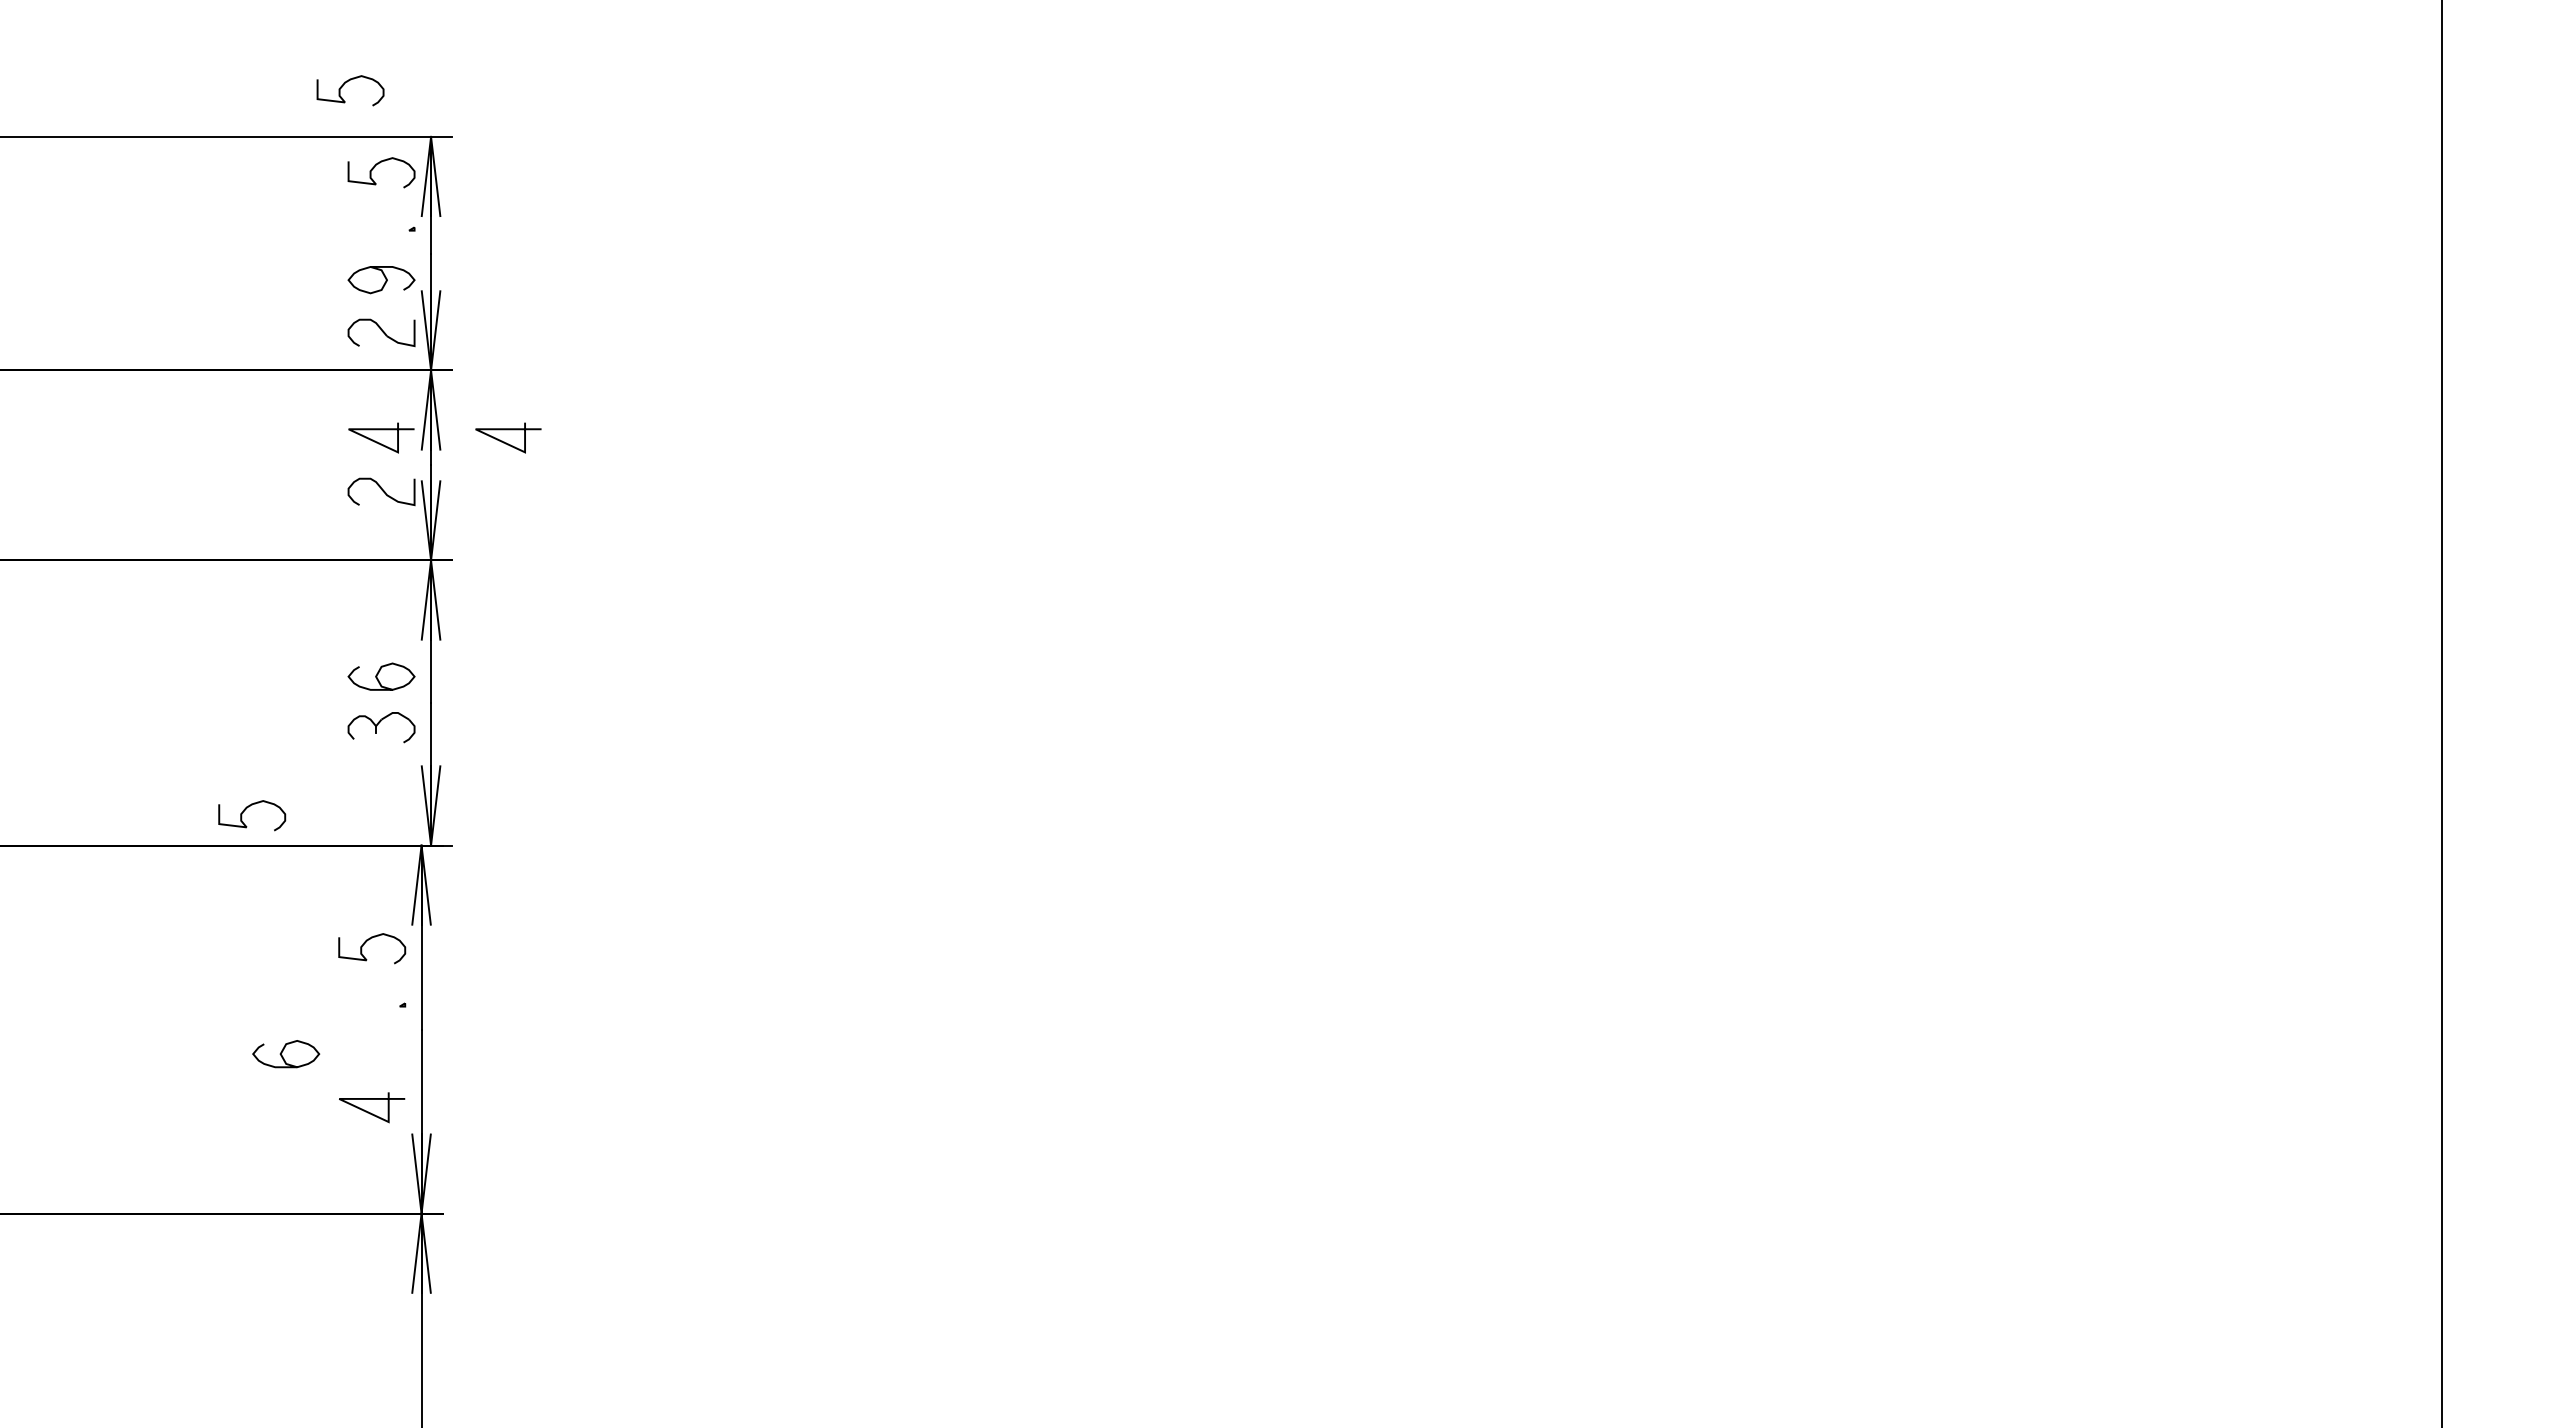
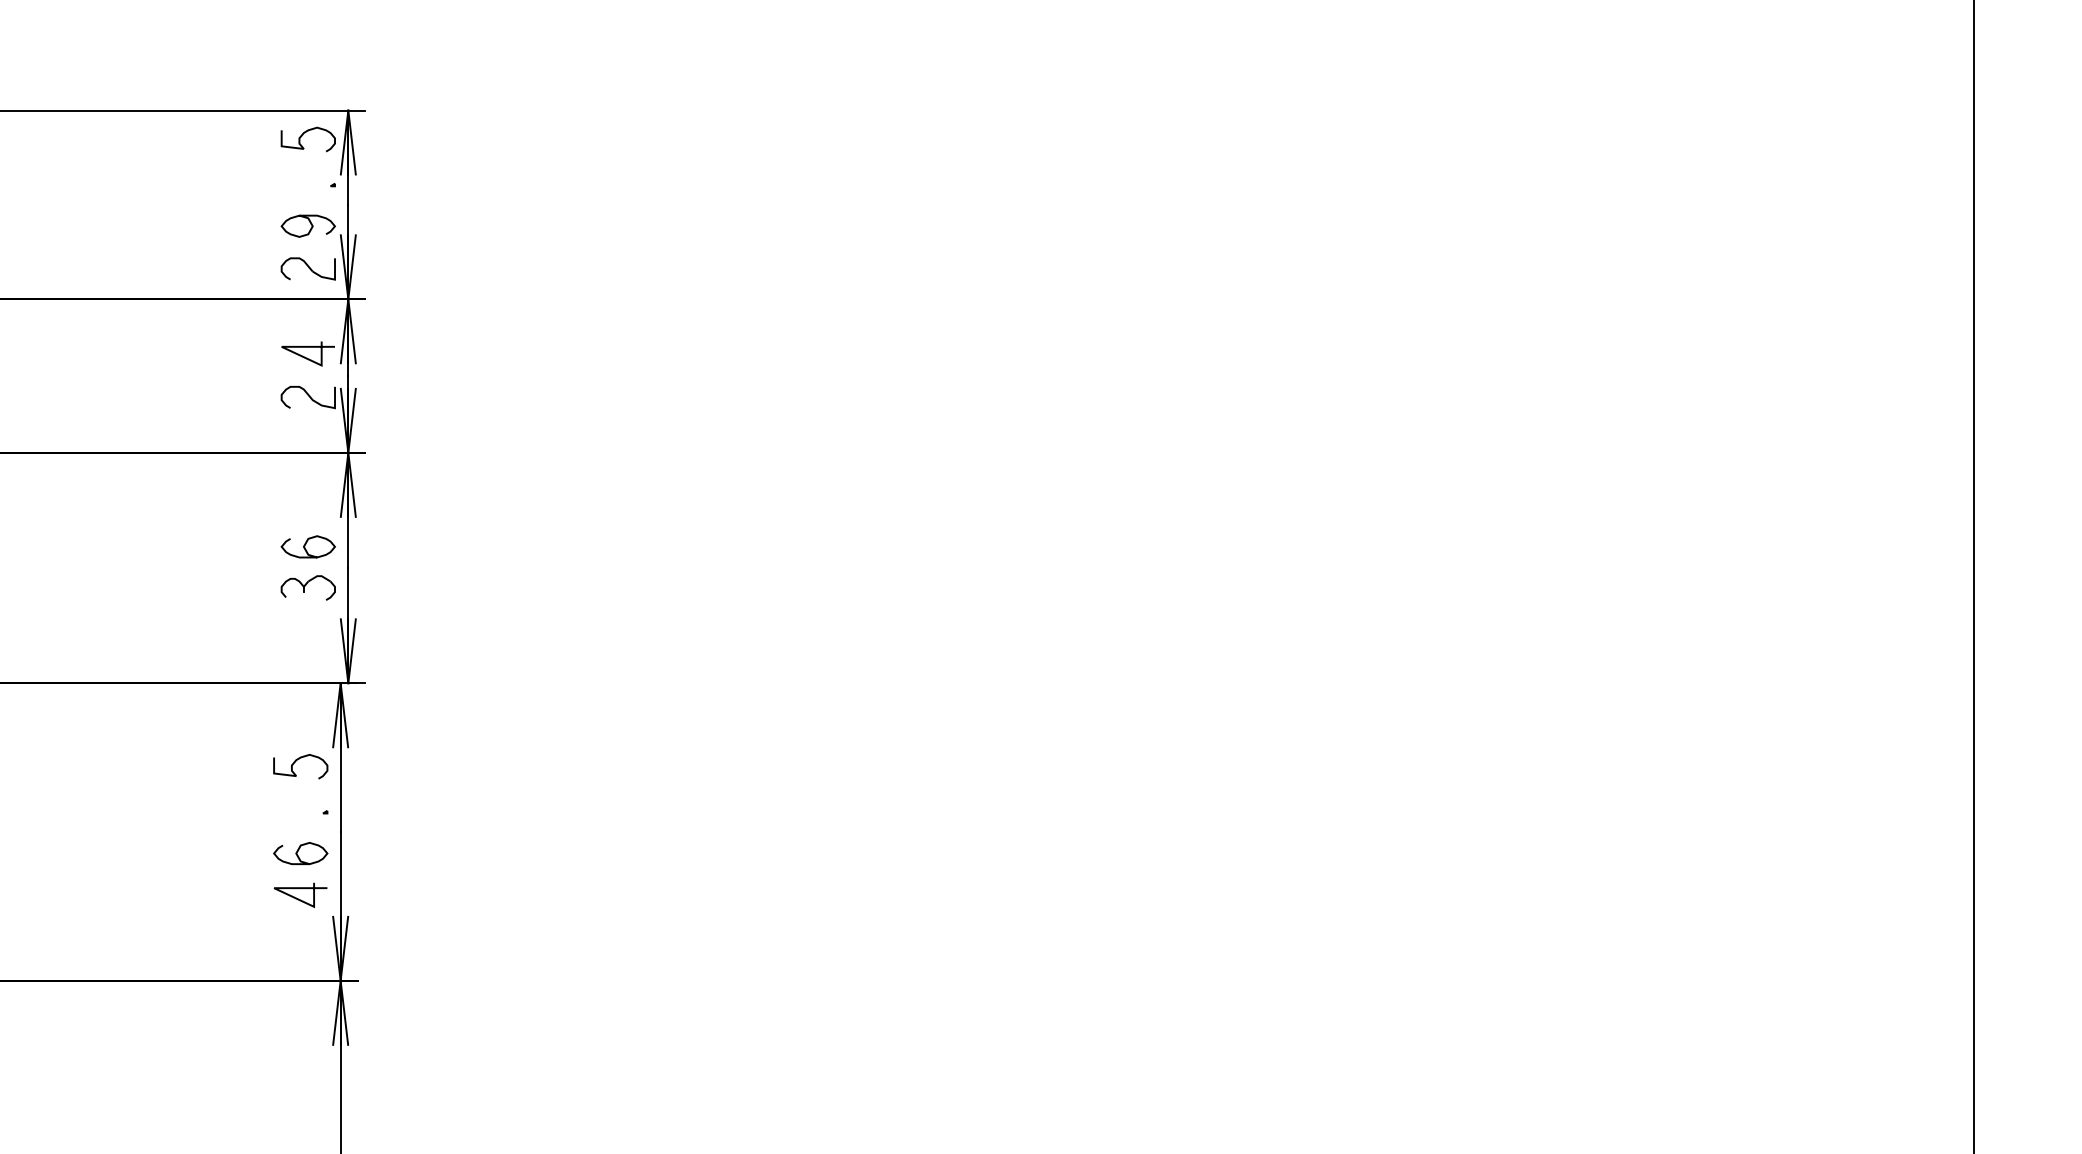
curve: (343, 86) -> (277, 69), removed
line: (506, 442) -> (409, 357), removed
curve: (246, 809) -> (199, 654), removed
curve: (283, 1056) -> (298, 855), moved

